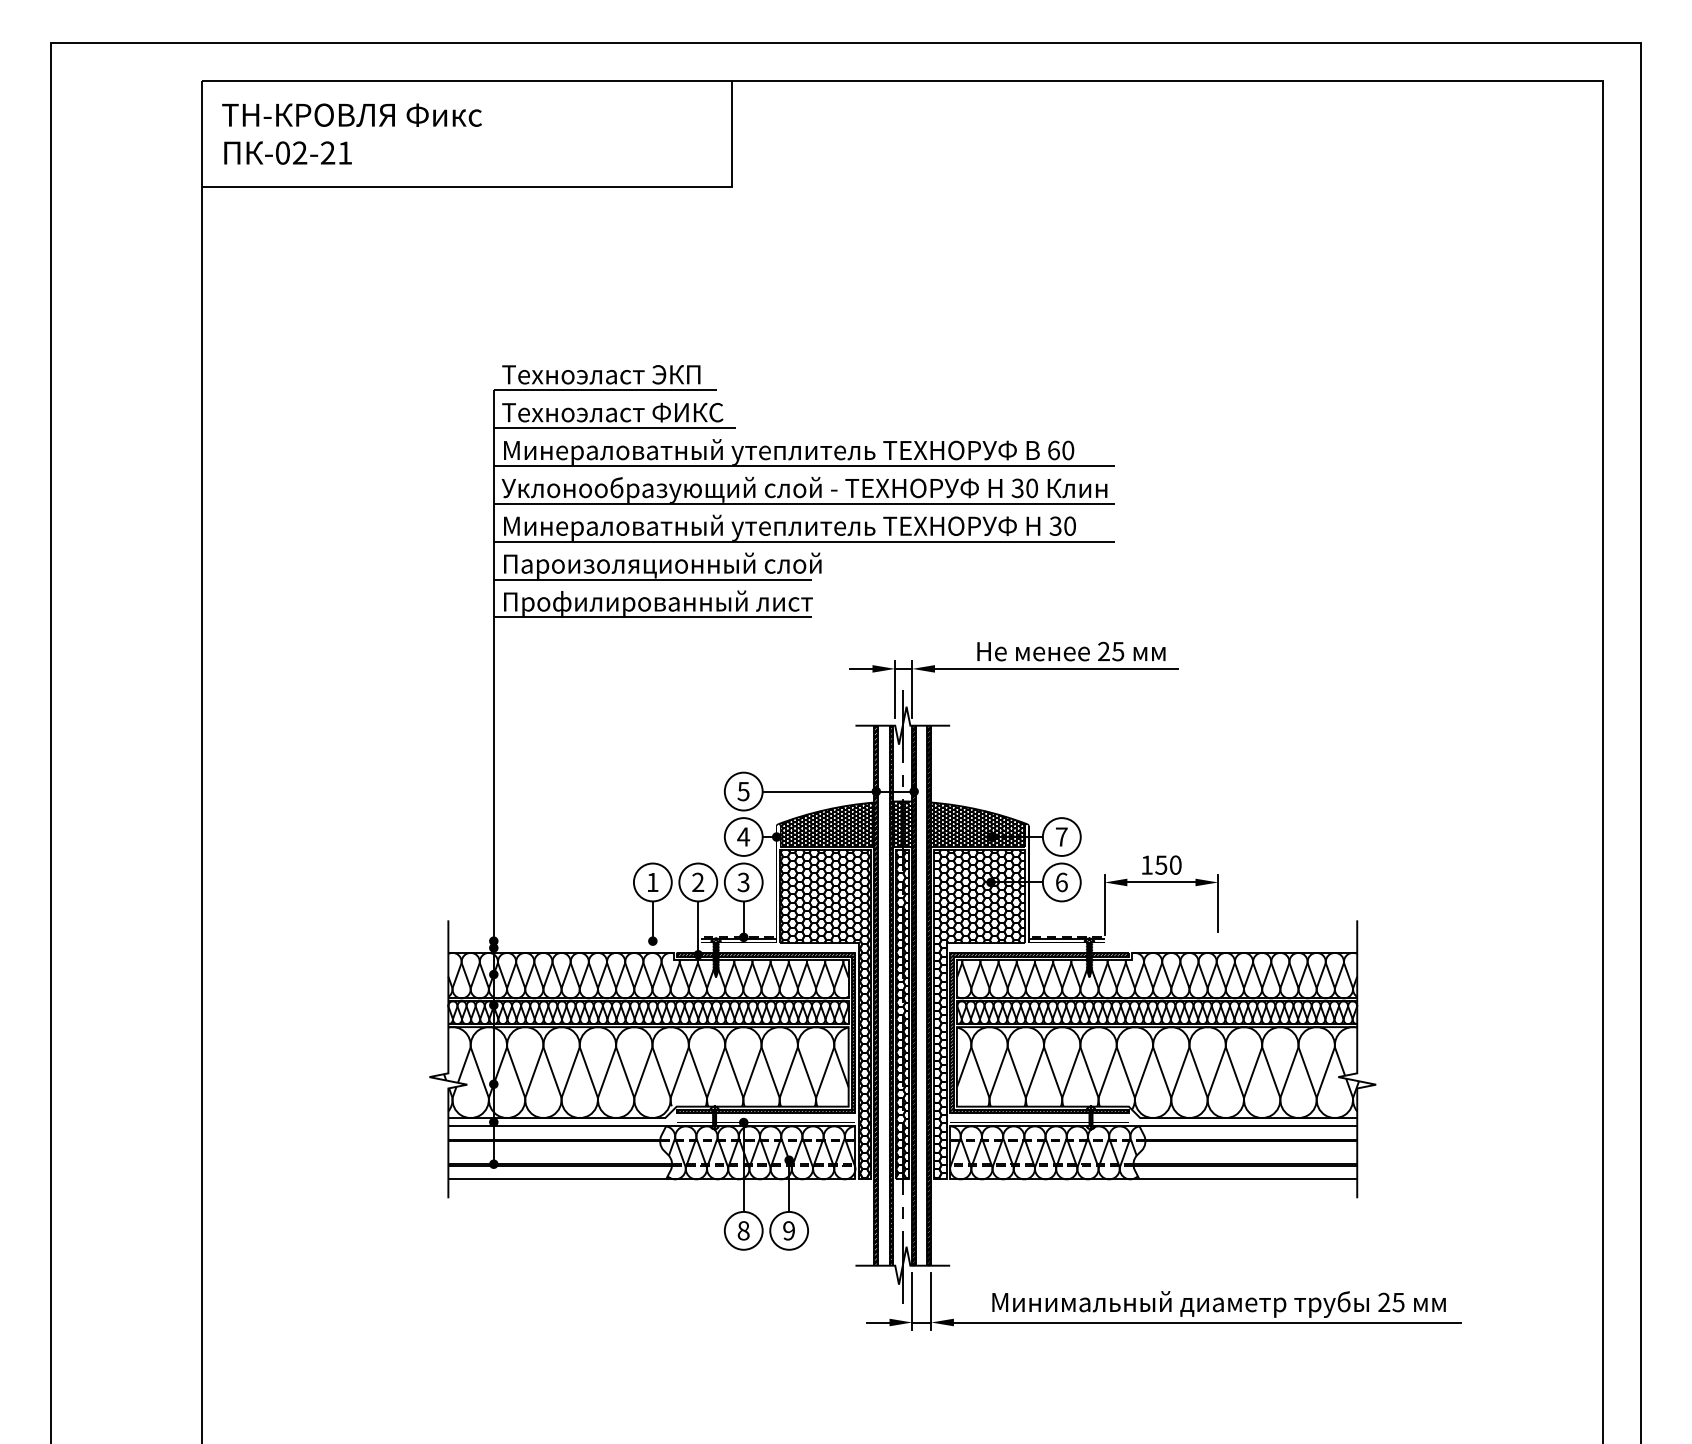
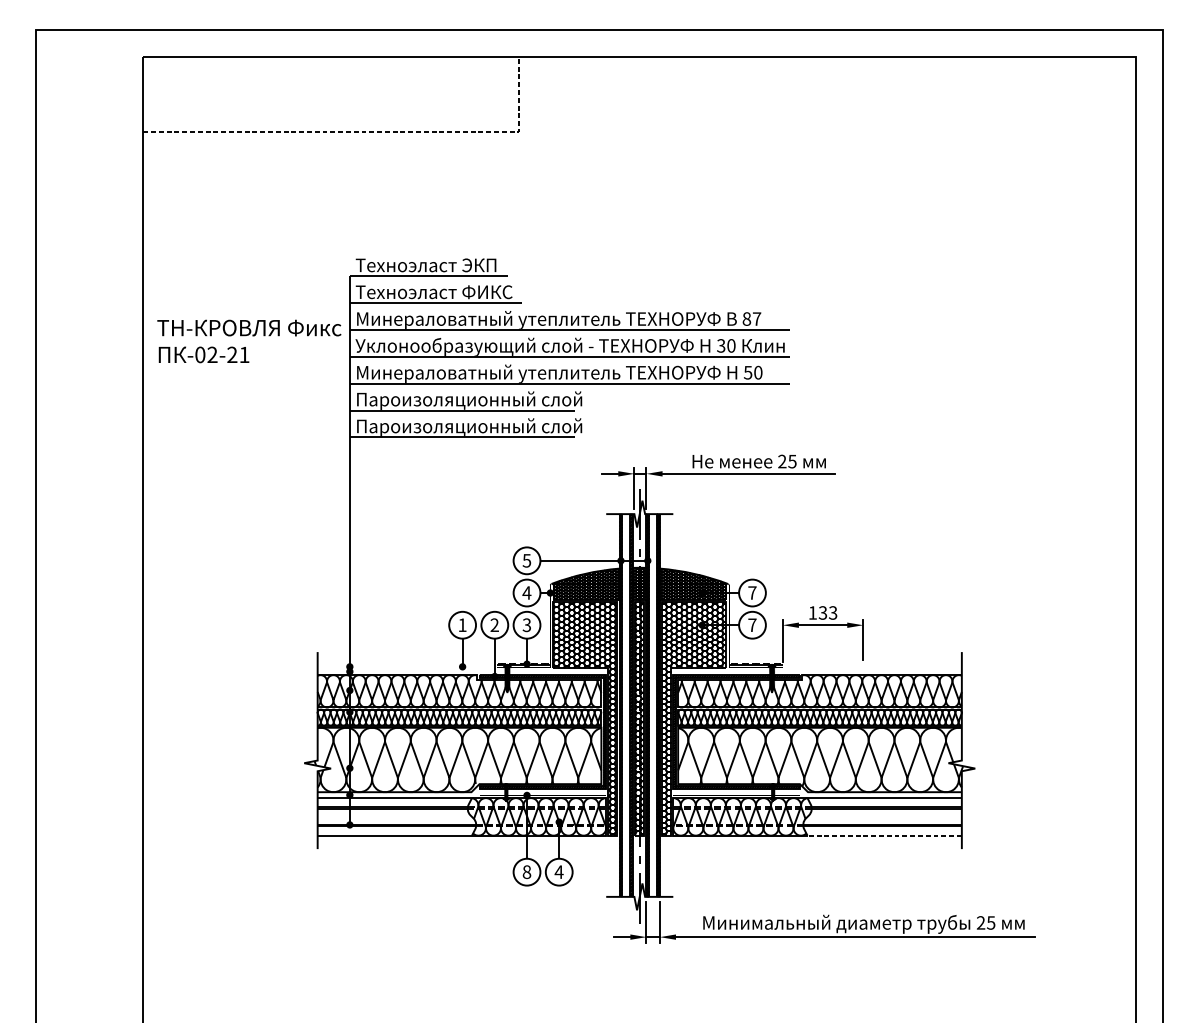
text: (351, 133) -> (248, 341), moved
line: (521, 187) -> (369, 132), solid -> dashed
text: (1061, 450) -> (752, 319), 60 -> 87
text: (1055, 525) -> (747, 372), 30 -> 50
text: (671, 602) -> (475, 426), Профилированный лист -> Пароизоляционный слой
text: (1168, 864) -> (828, 612), 150 -> 133
text: (1061, 882) -> (752, 625), 6 -> 7
line: (1248, 1179) -> (884, 835), solid -> dashed
text: (788, 1230) -> (558, 871), 9 -> 4

